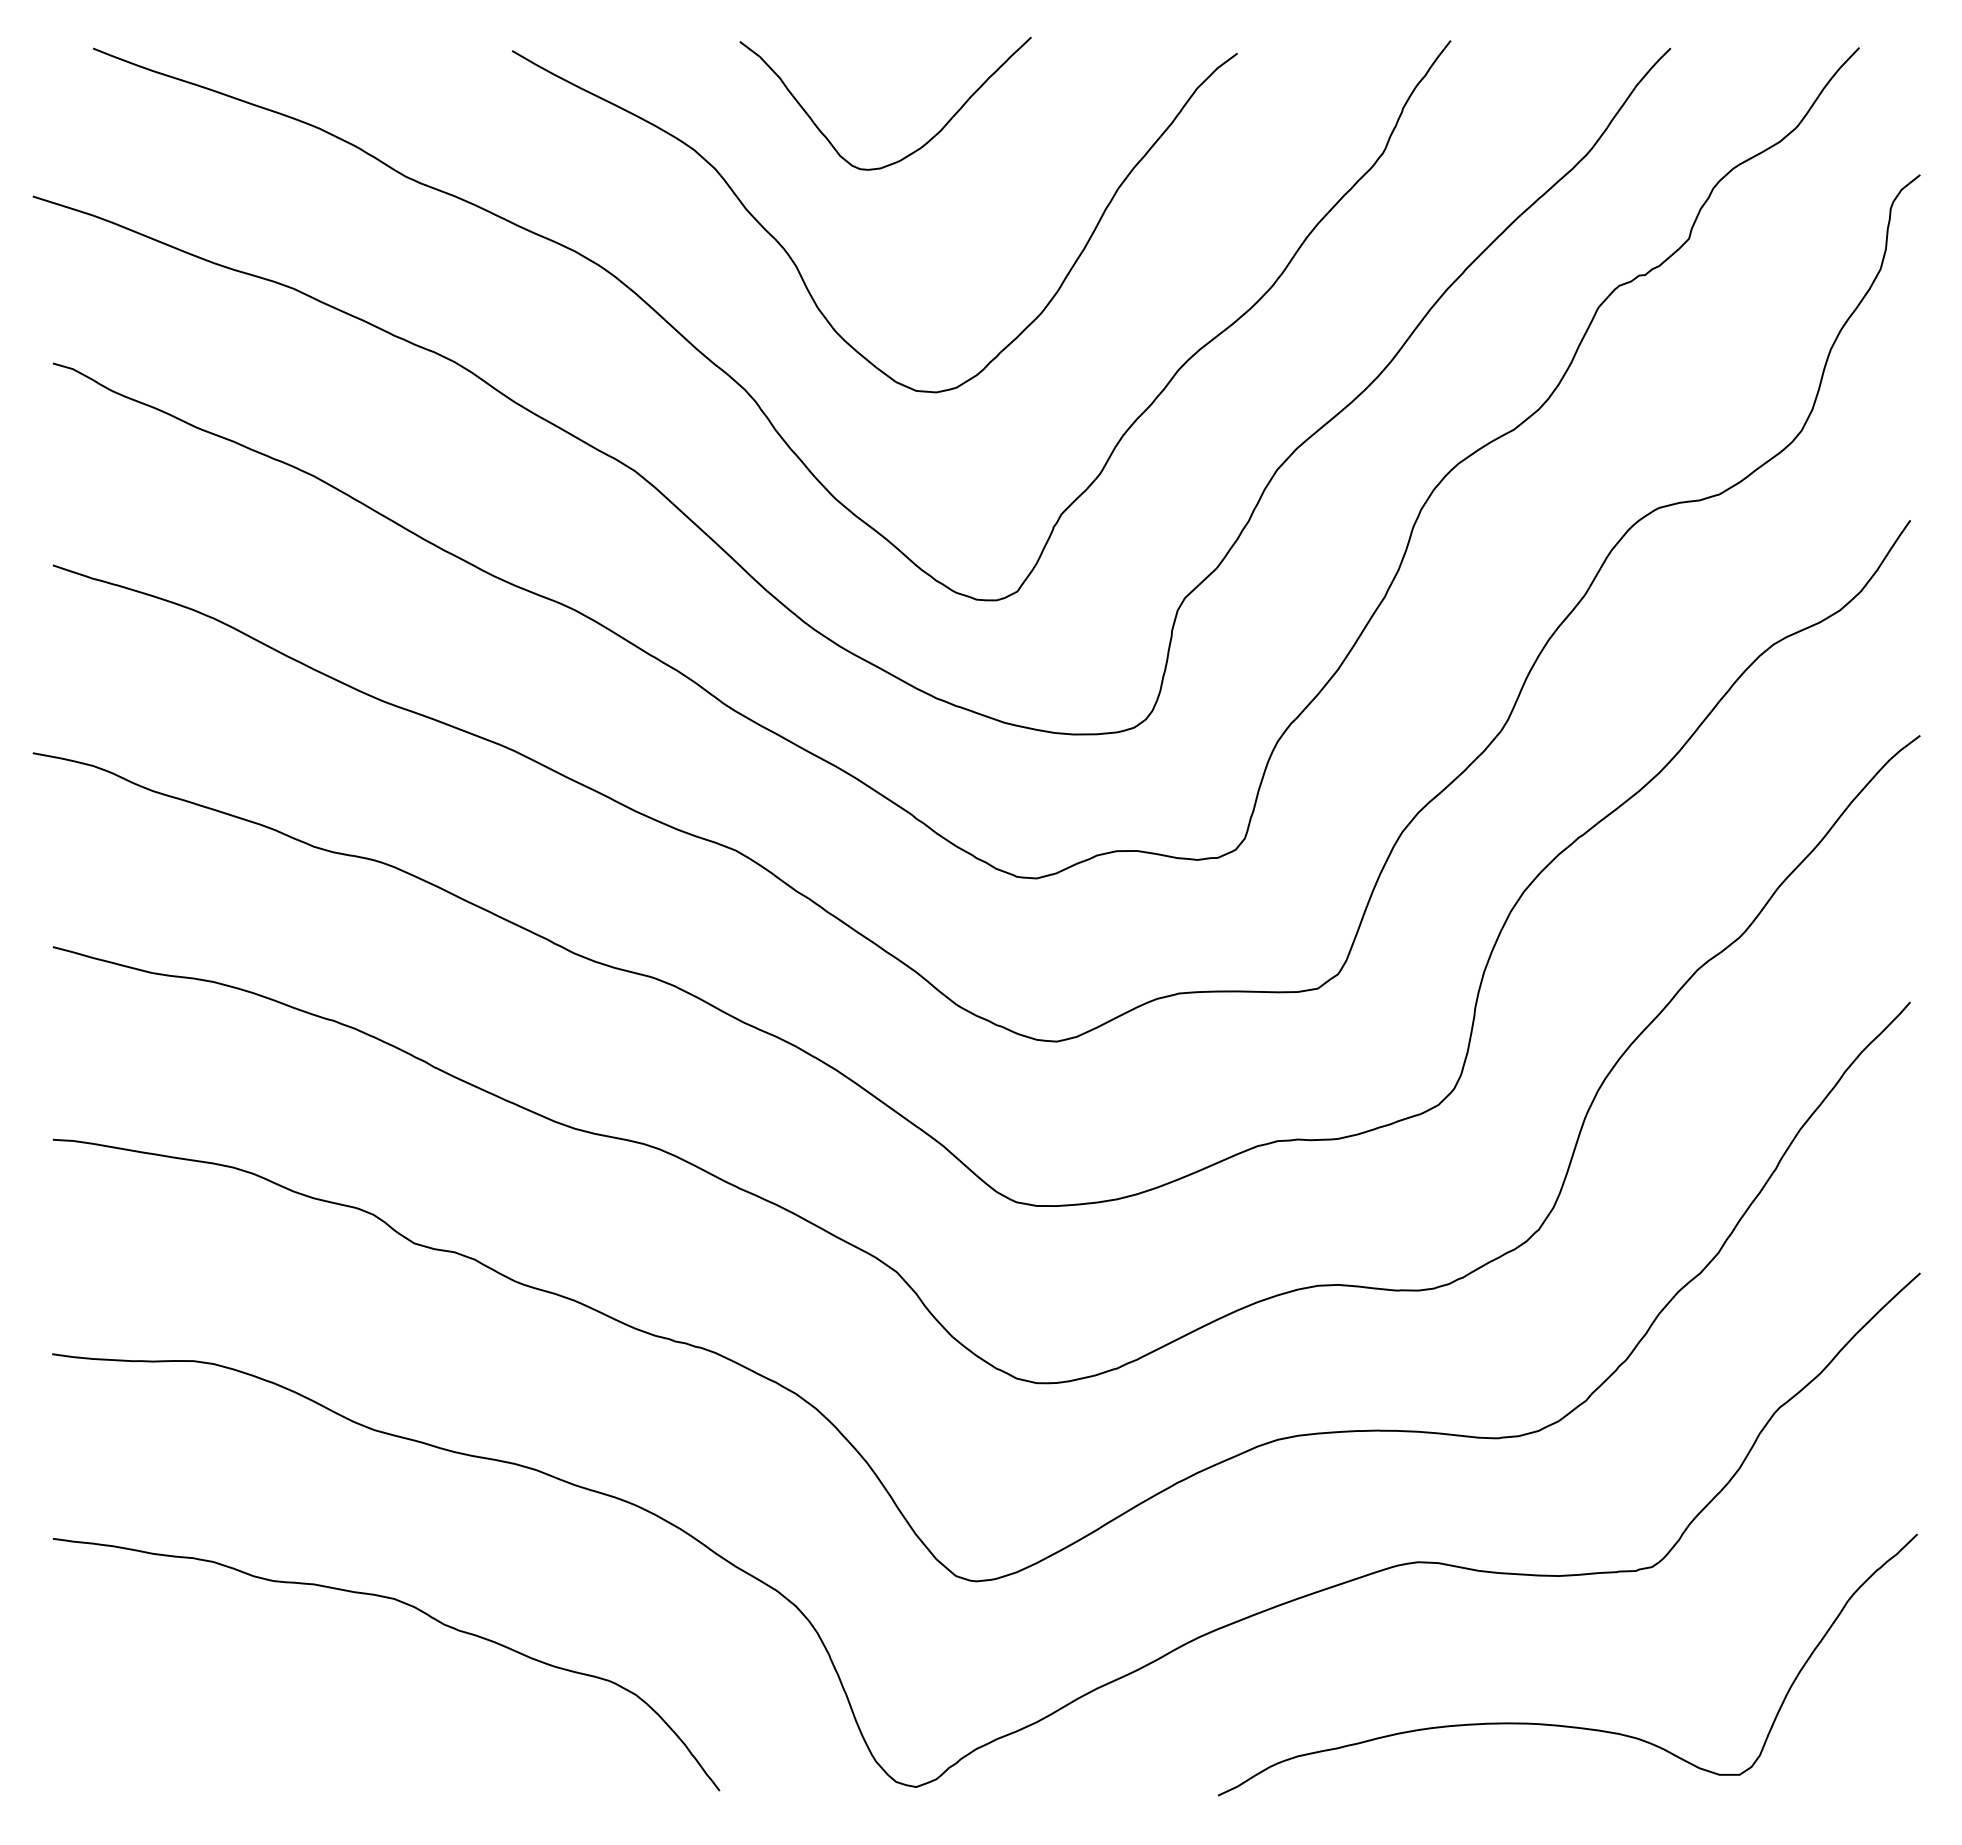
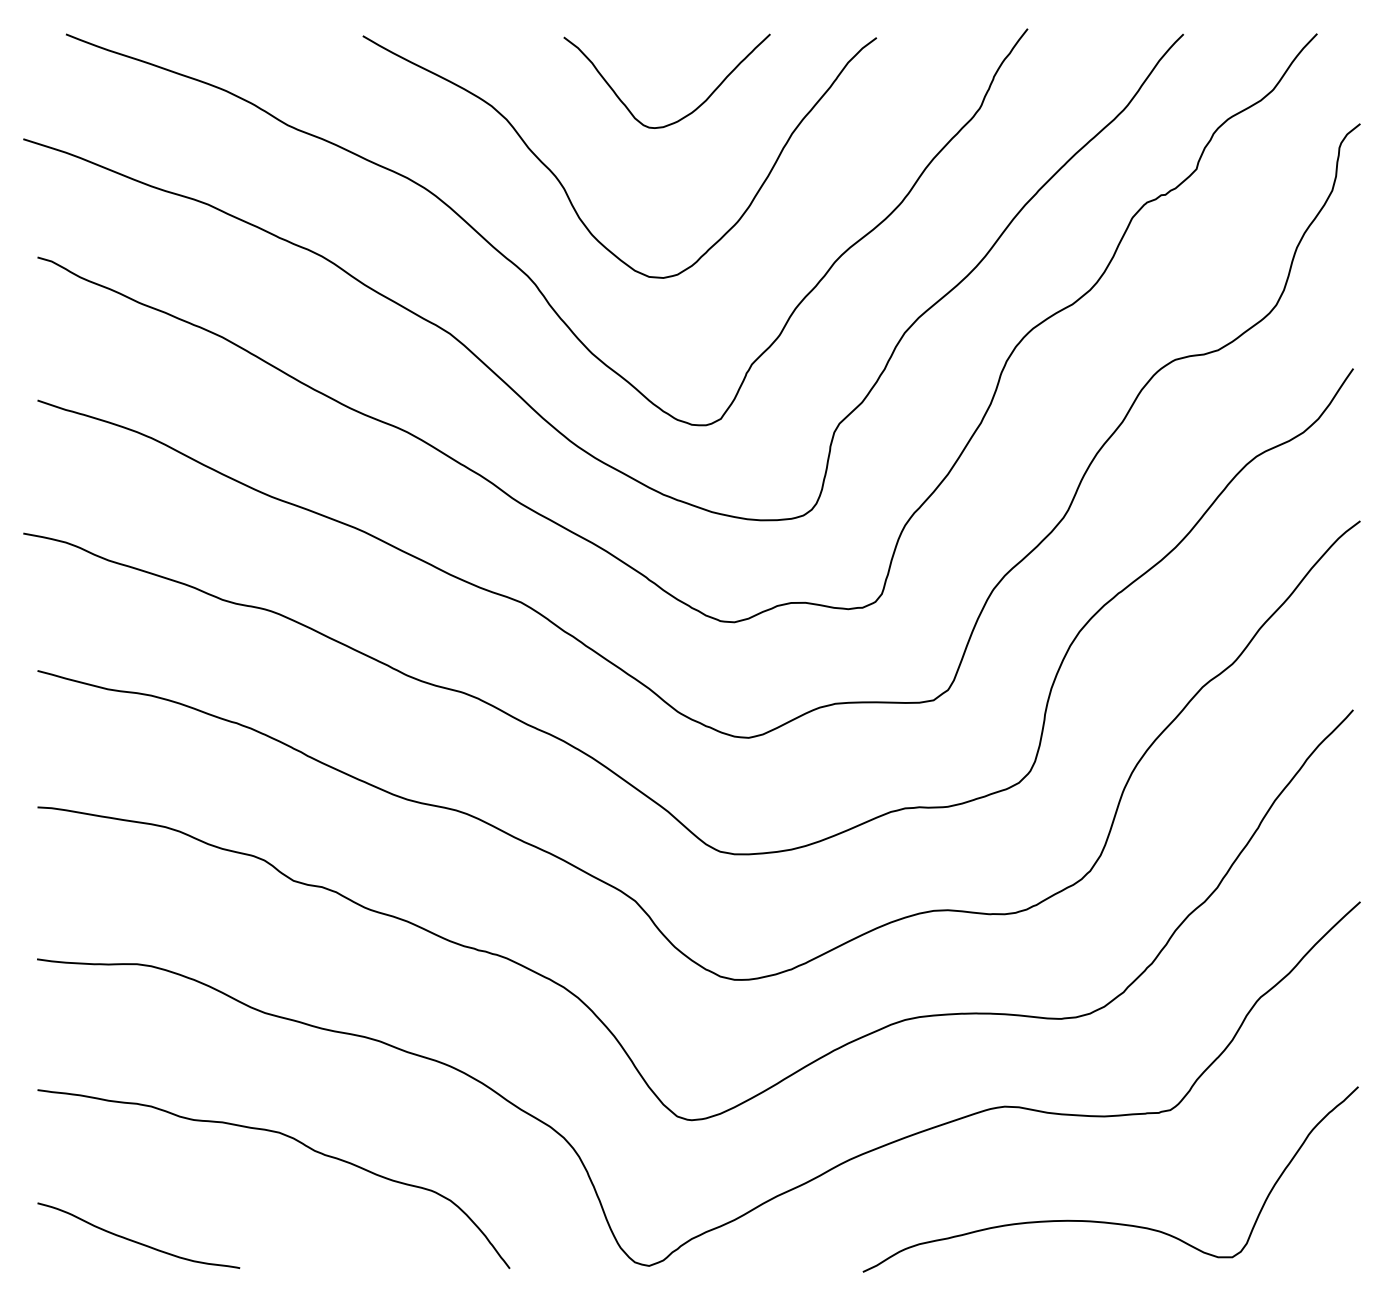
curve: (914, 150) -> (687, 114), moved
curve: (192, 1752) -> (136, 1241), added

